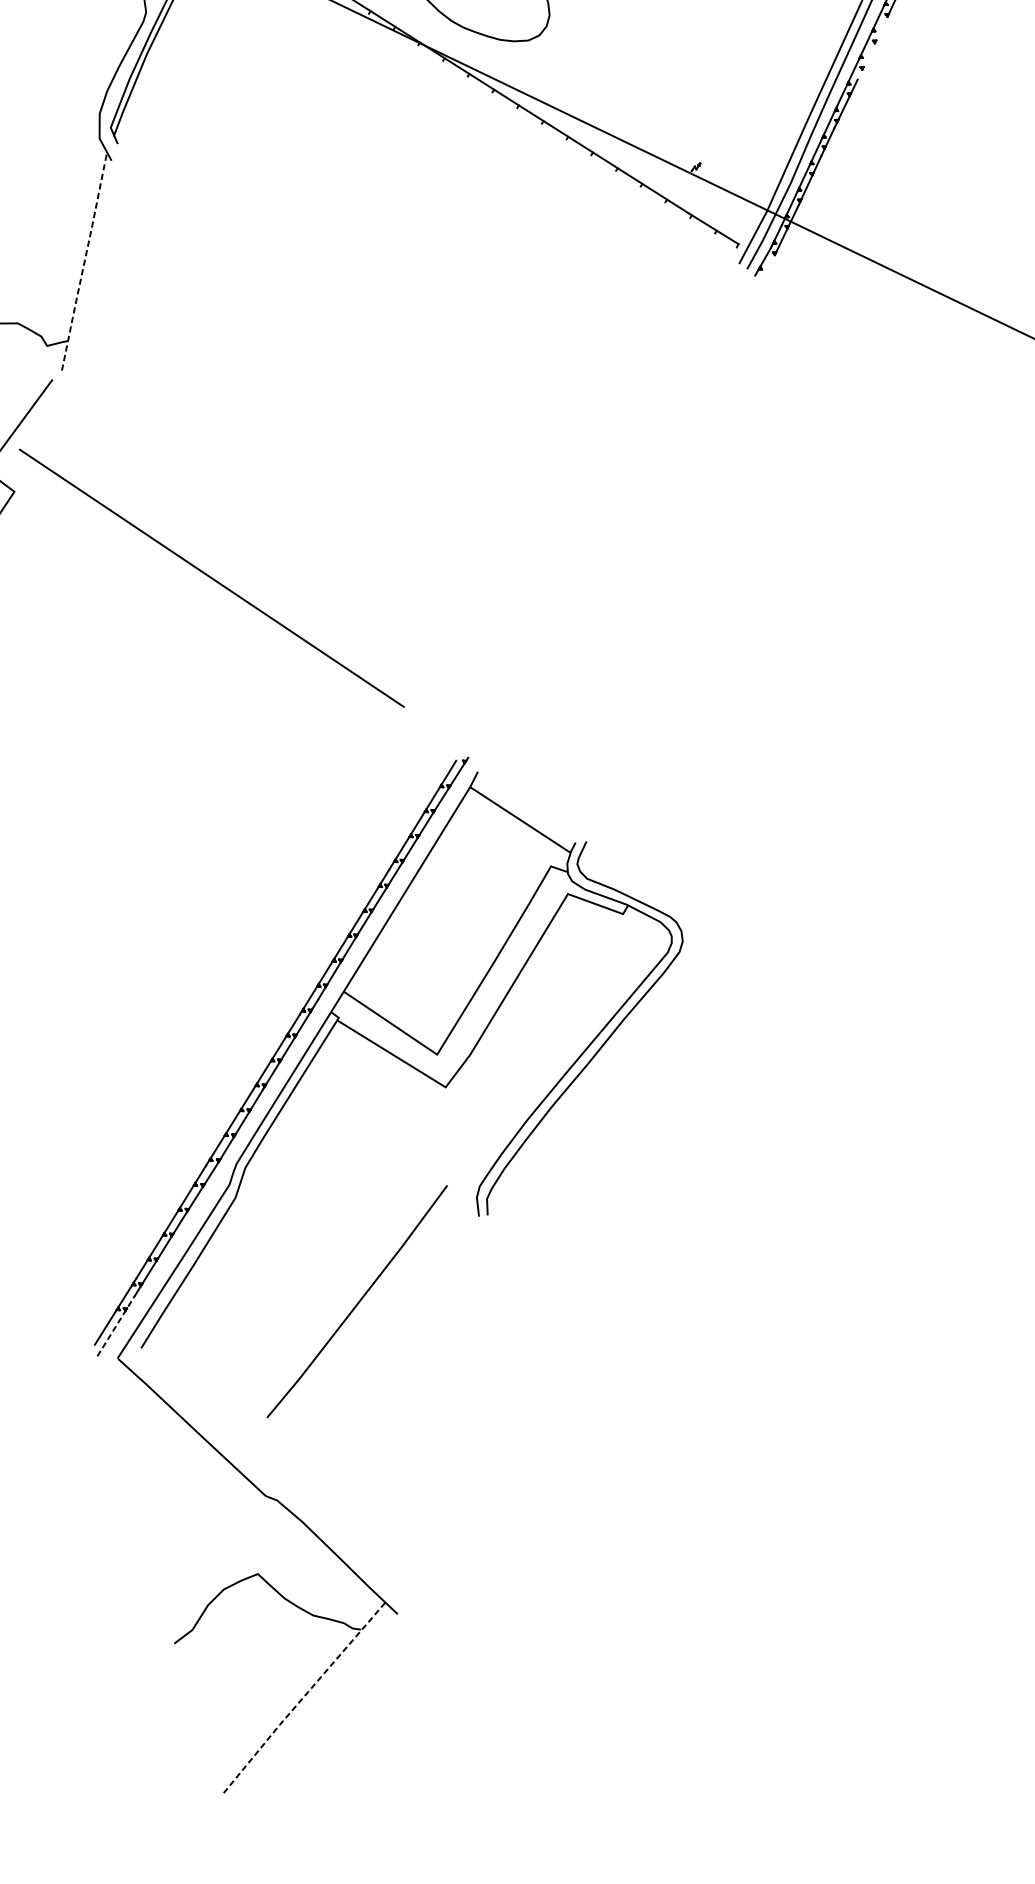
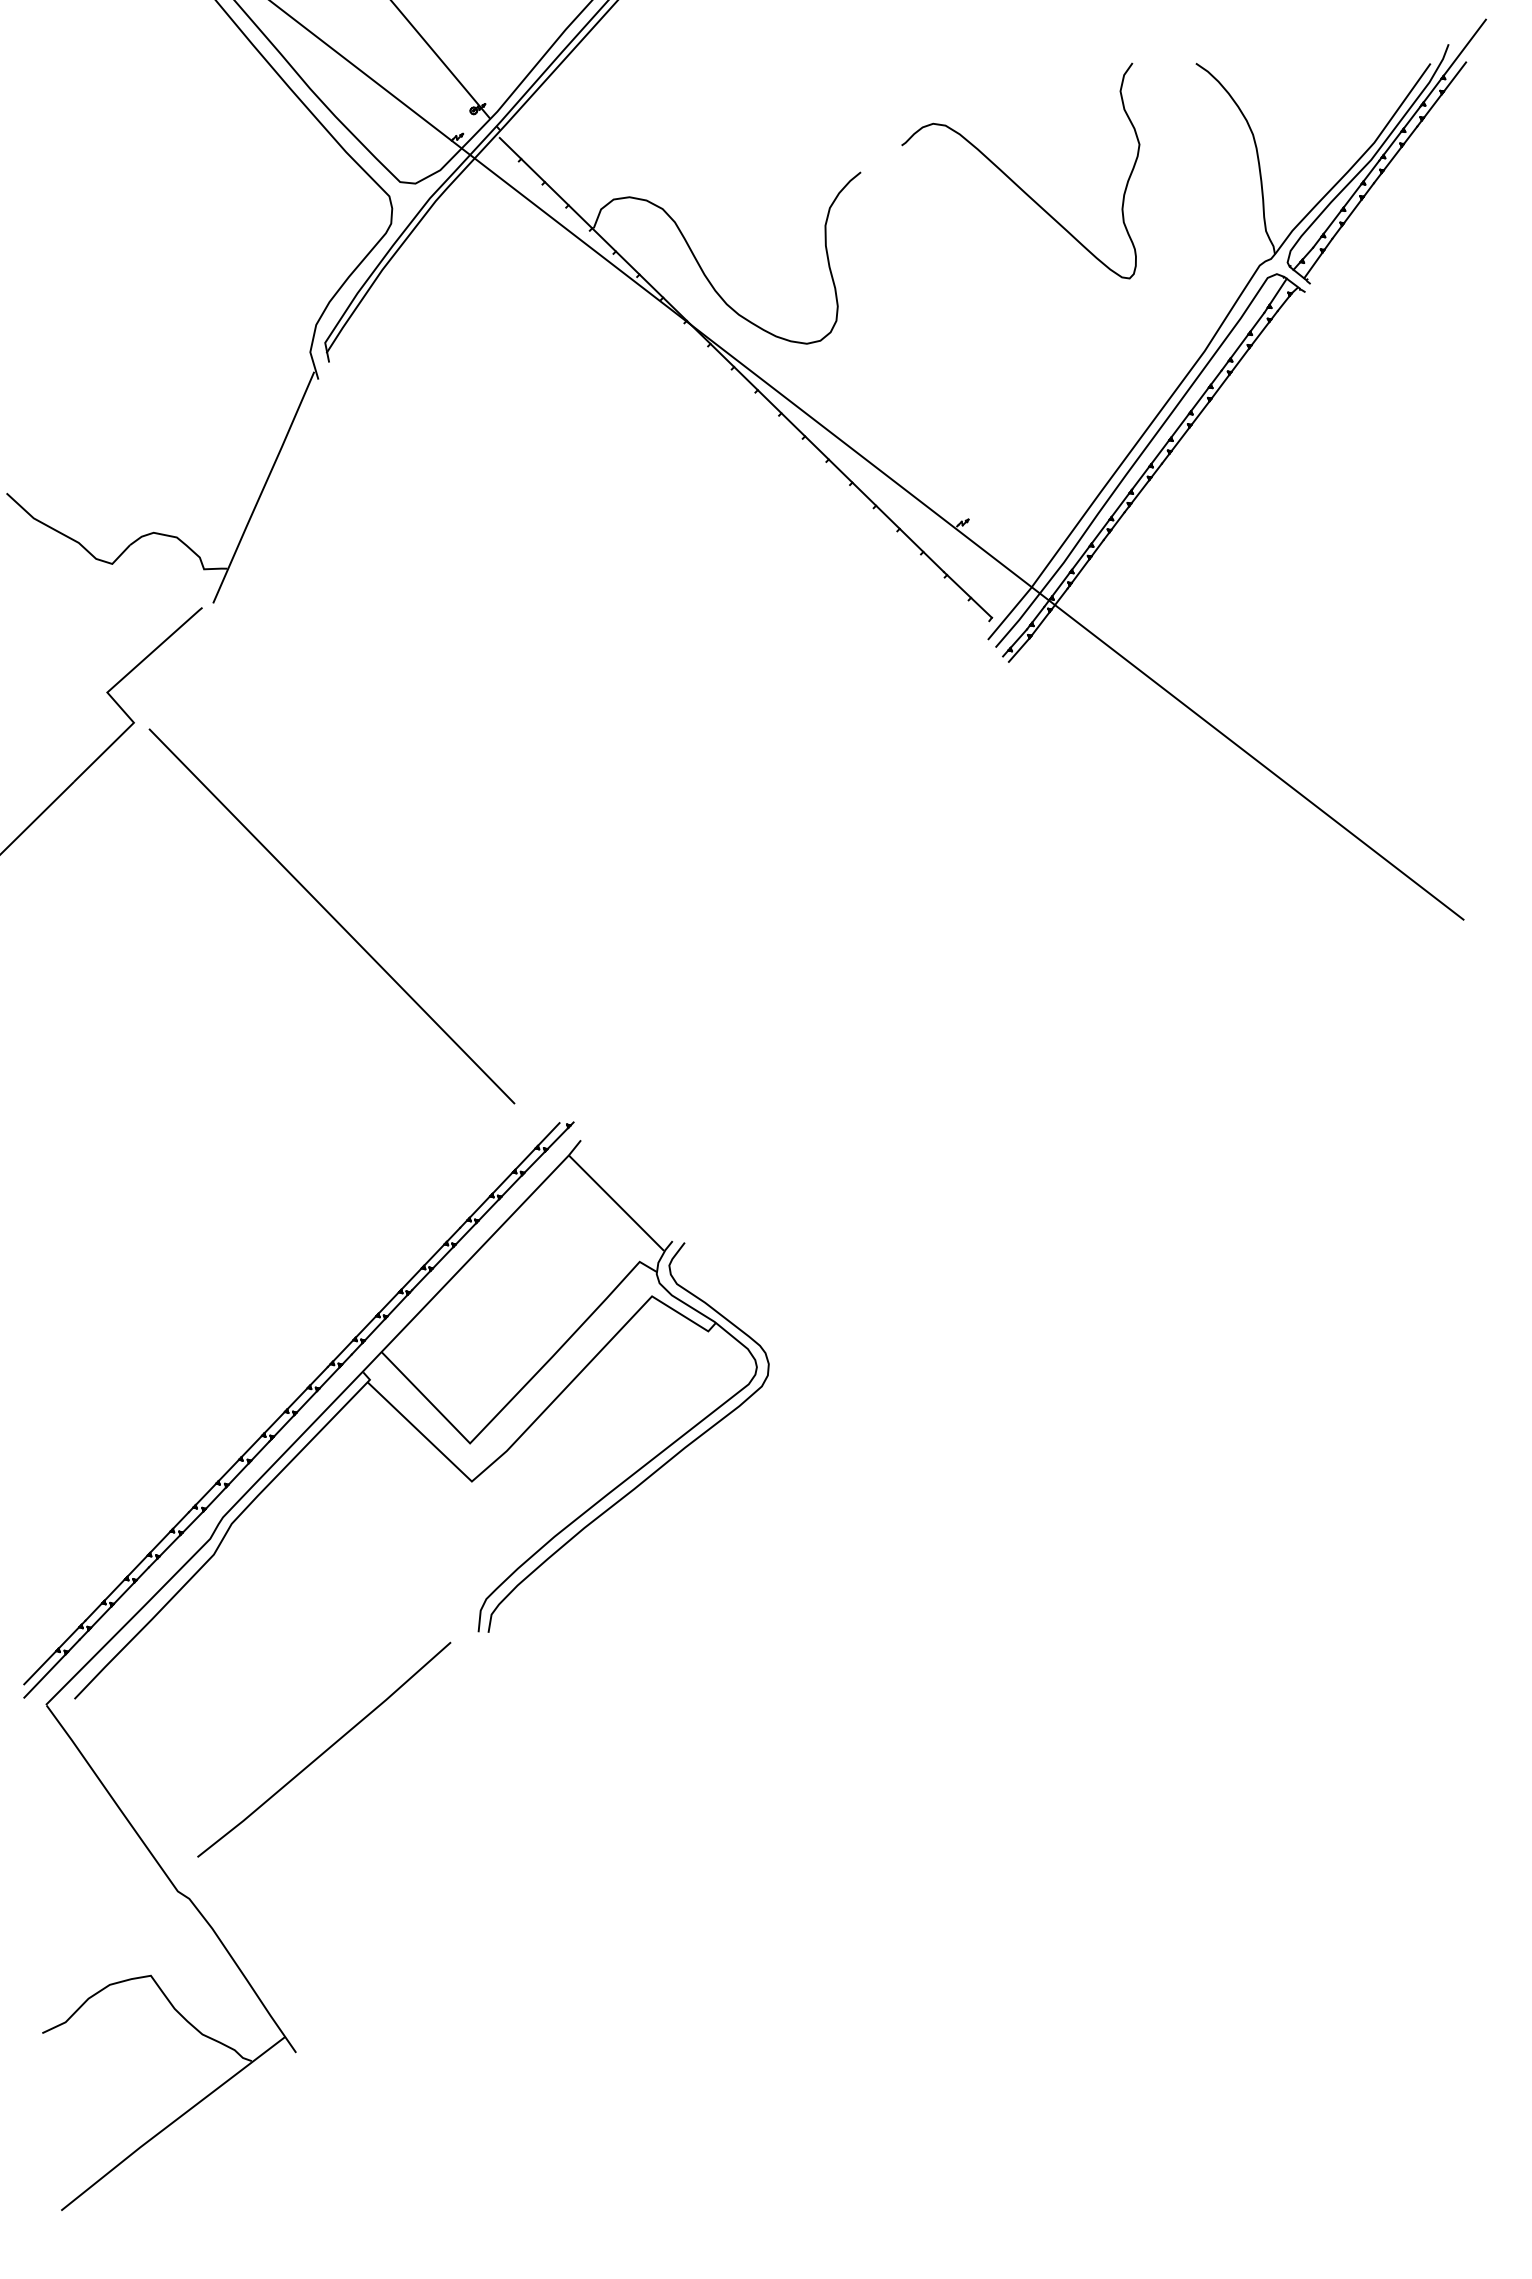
line: (872, 47) -> (1185, 431), added
line: (83, 265) -> (263, 488), dashed -> solid
line: (768, 266) -> (1019, 649), added
line: (211, 578) -> (331, 916), moved
line: (357, 1302) -> (324, 1750), moved
line: (116, 1325) -> (52, 1668), dashed -> solid
line: (302, 1698) -> (171, 2123), dashed -> solid

